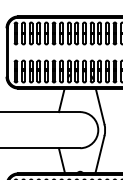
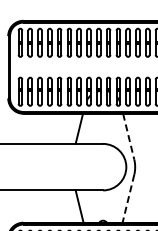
line: (99, 106) -> (128, 136), solid -> dashed
line: (99, 154) -> (128, 198), solid -> dashed

